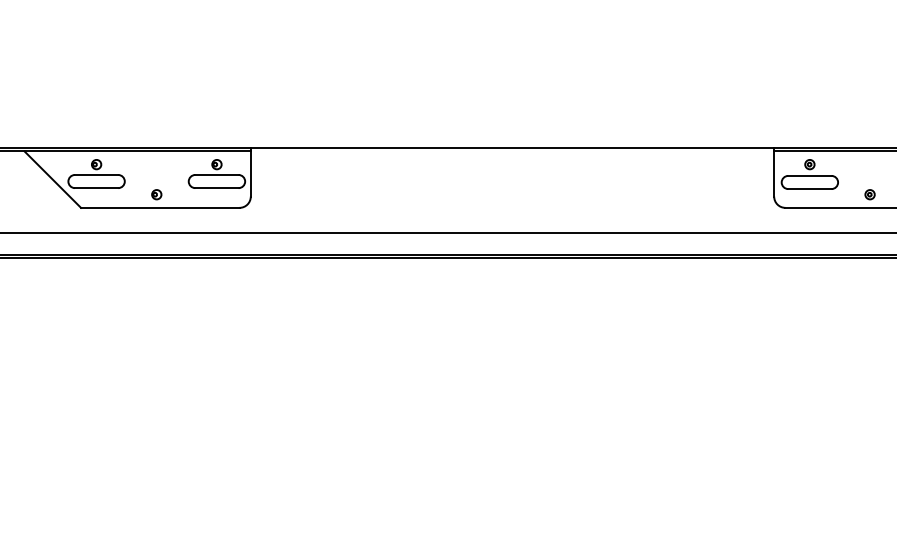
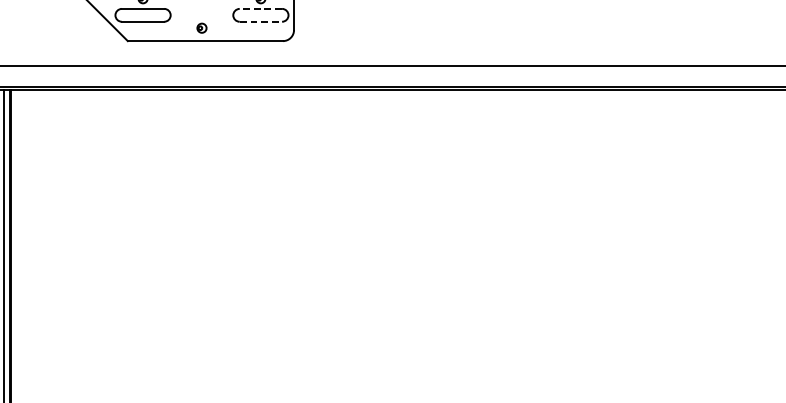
line: (216, 174) -> (260, 8), solid -> dashed
line: (216, 188) -> (260, 22), solid -> dashed

